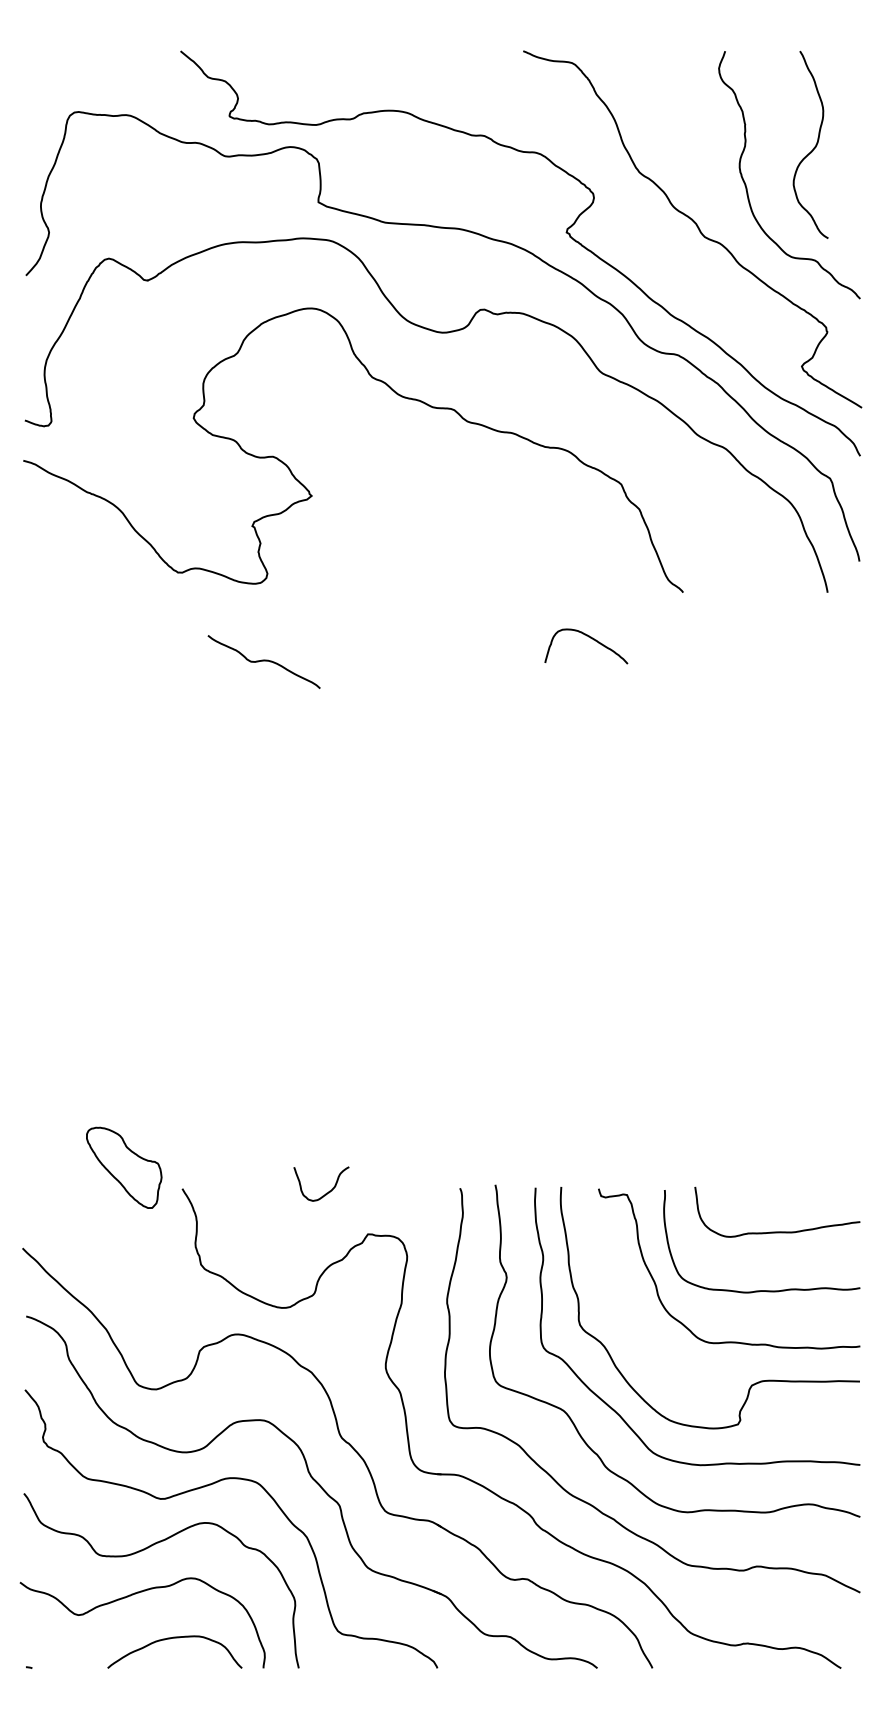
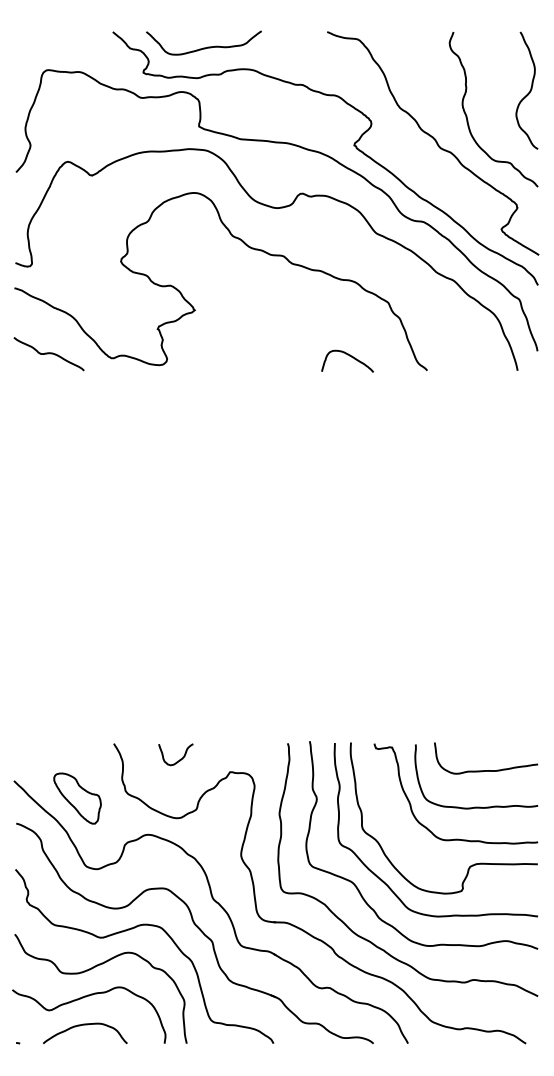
curve: (325, 75) -> (203, 47), added
curve: (813, 147) -> (528, 92), moved
curve: (589, 638) -> (349, 356), moved
curve: (263, 662) -> (48, 354), moved
part: (124, 1167) -> (77, 798), moved
curve: (328, 1190) -> (180, 758), moved
curve: (175, 1639) -> (85, 1025), moved

